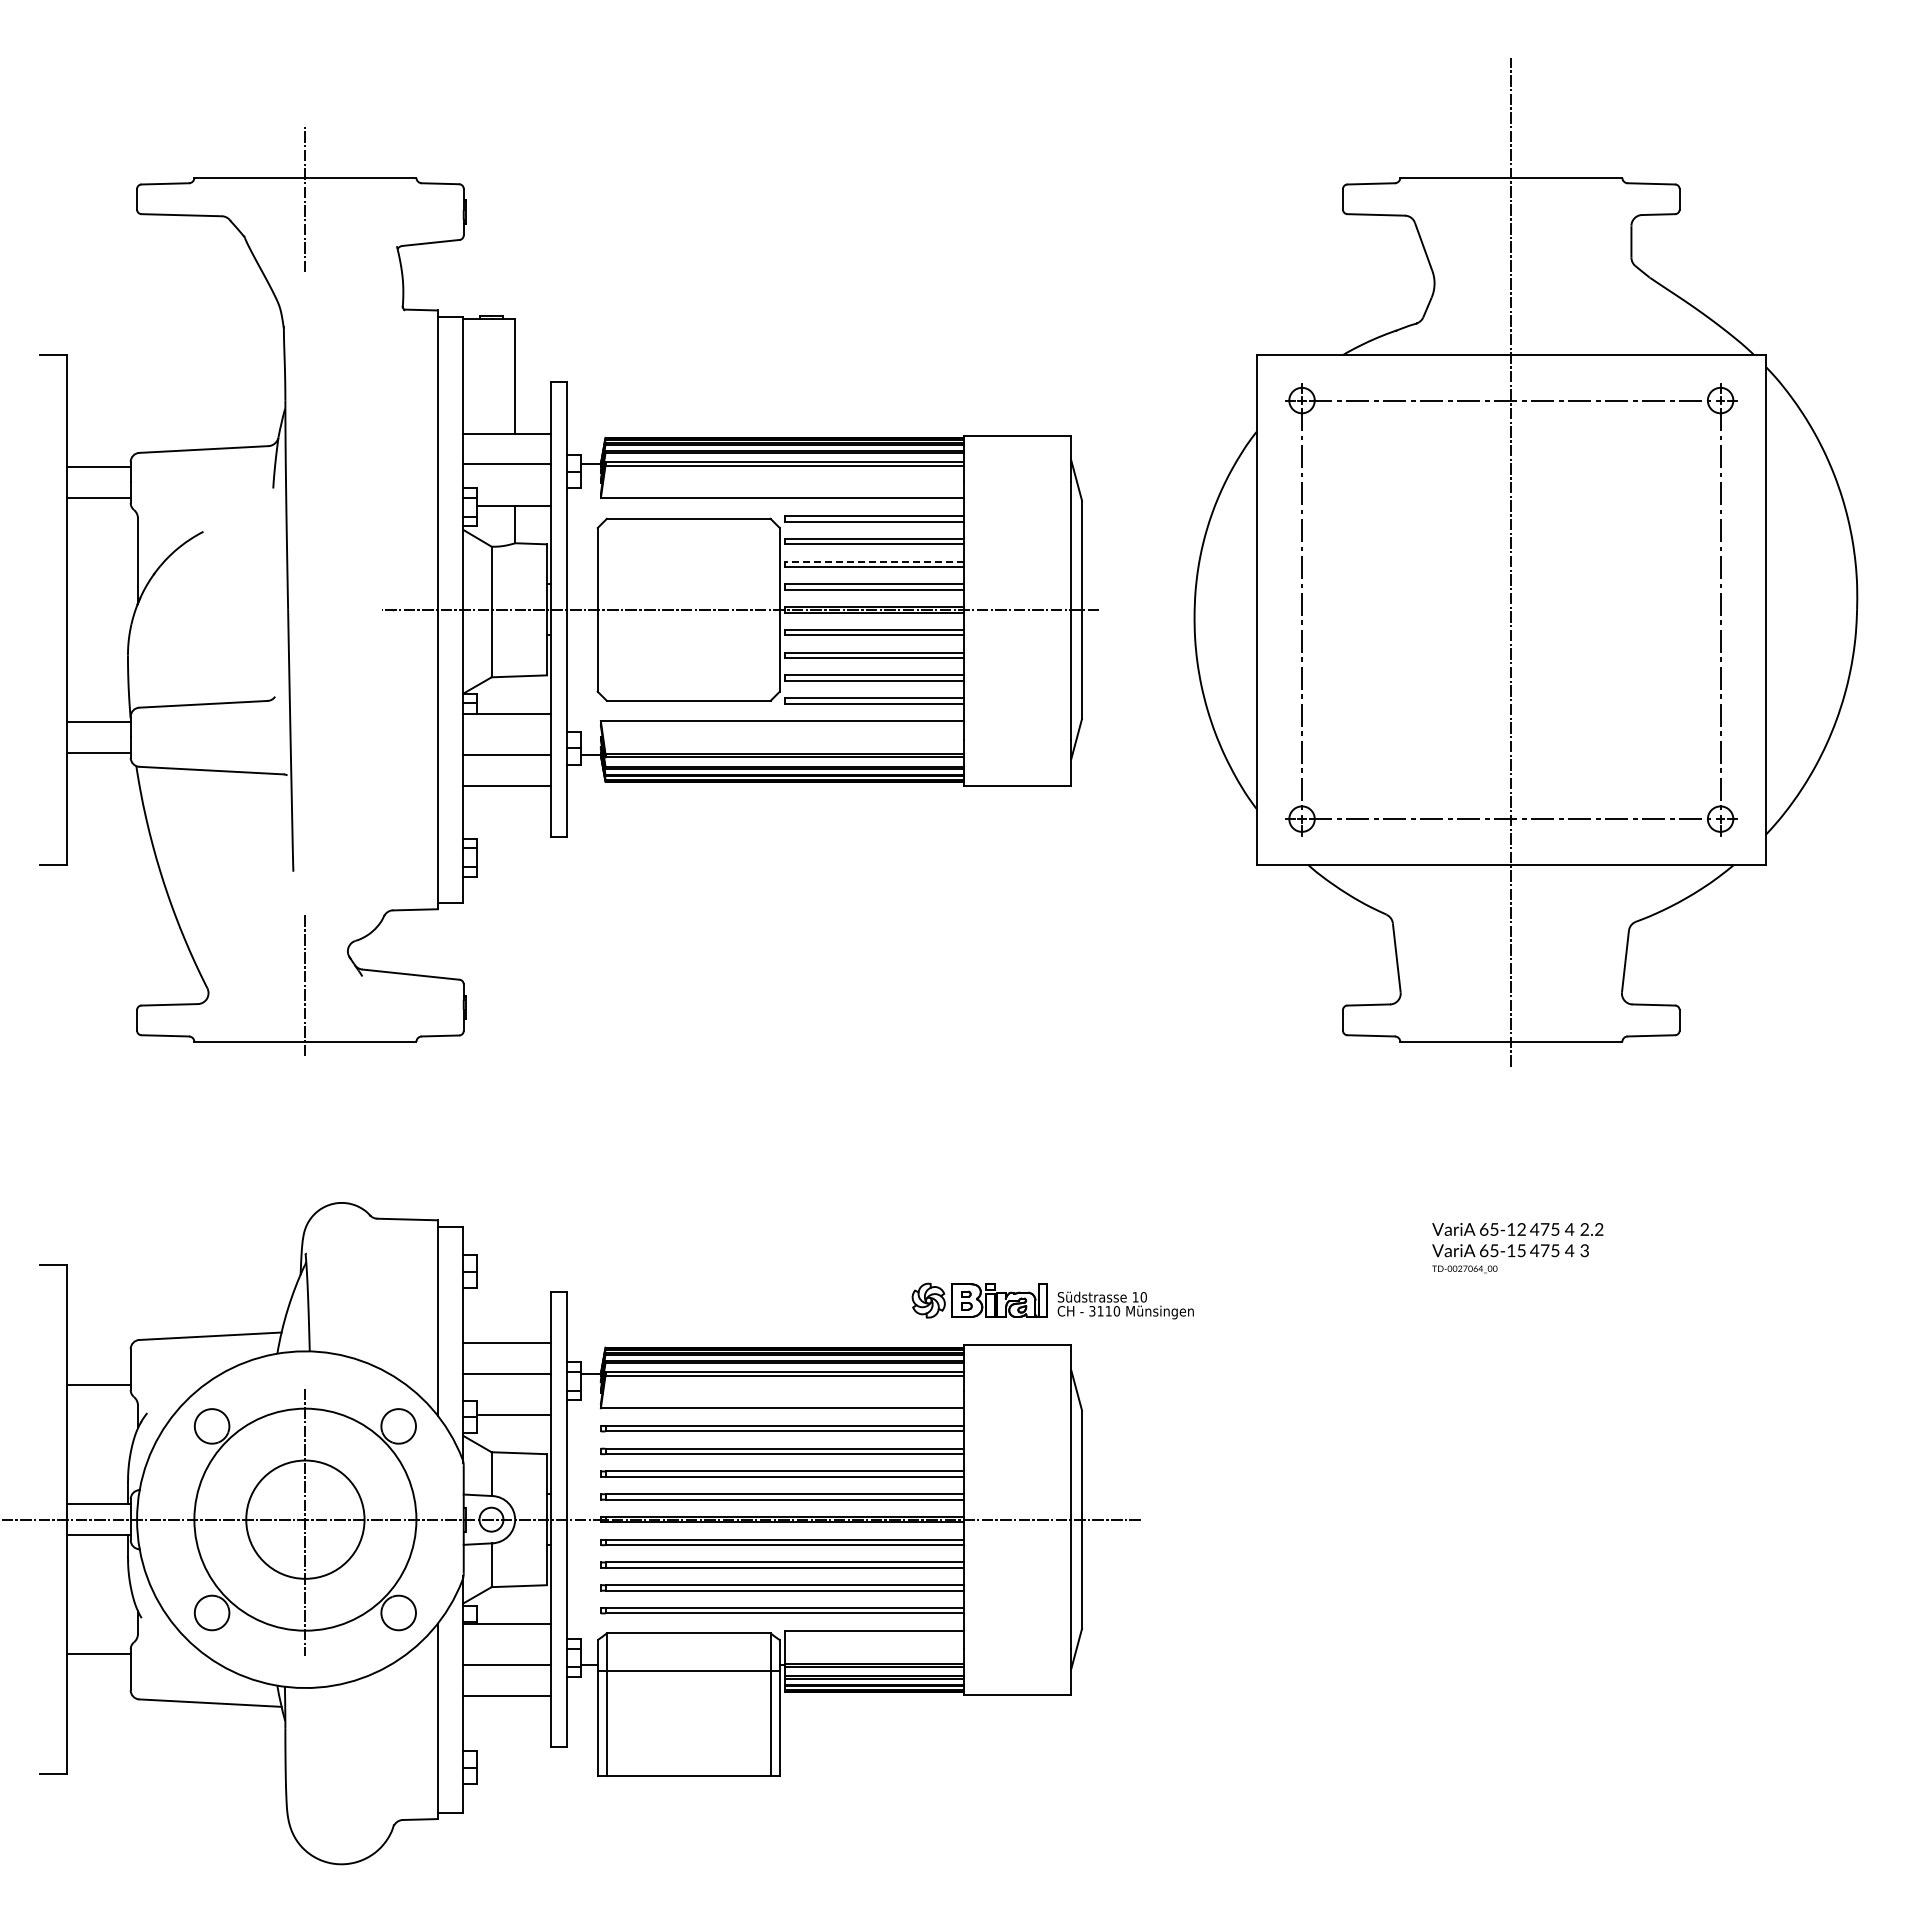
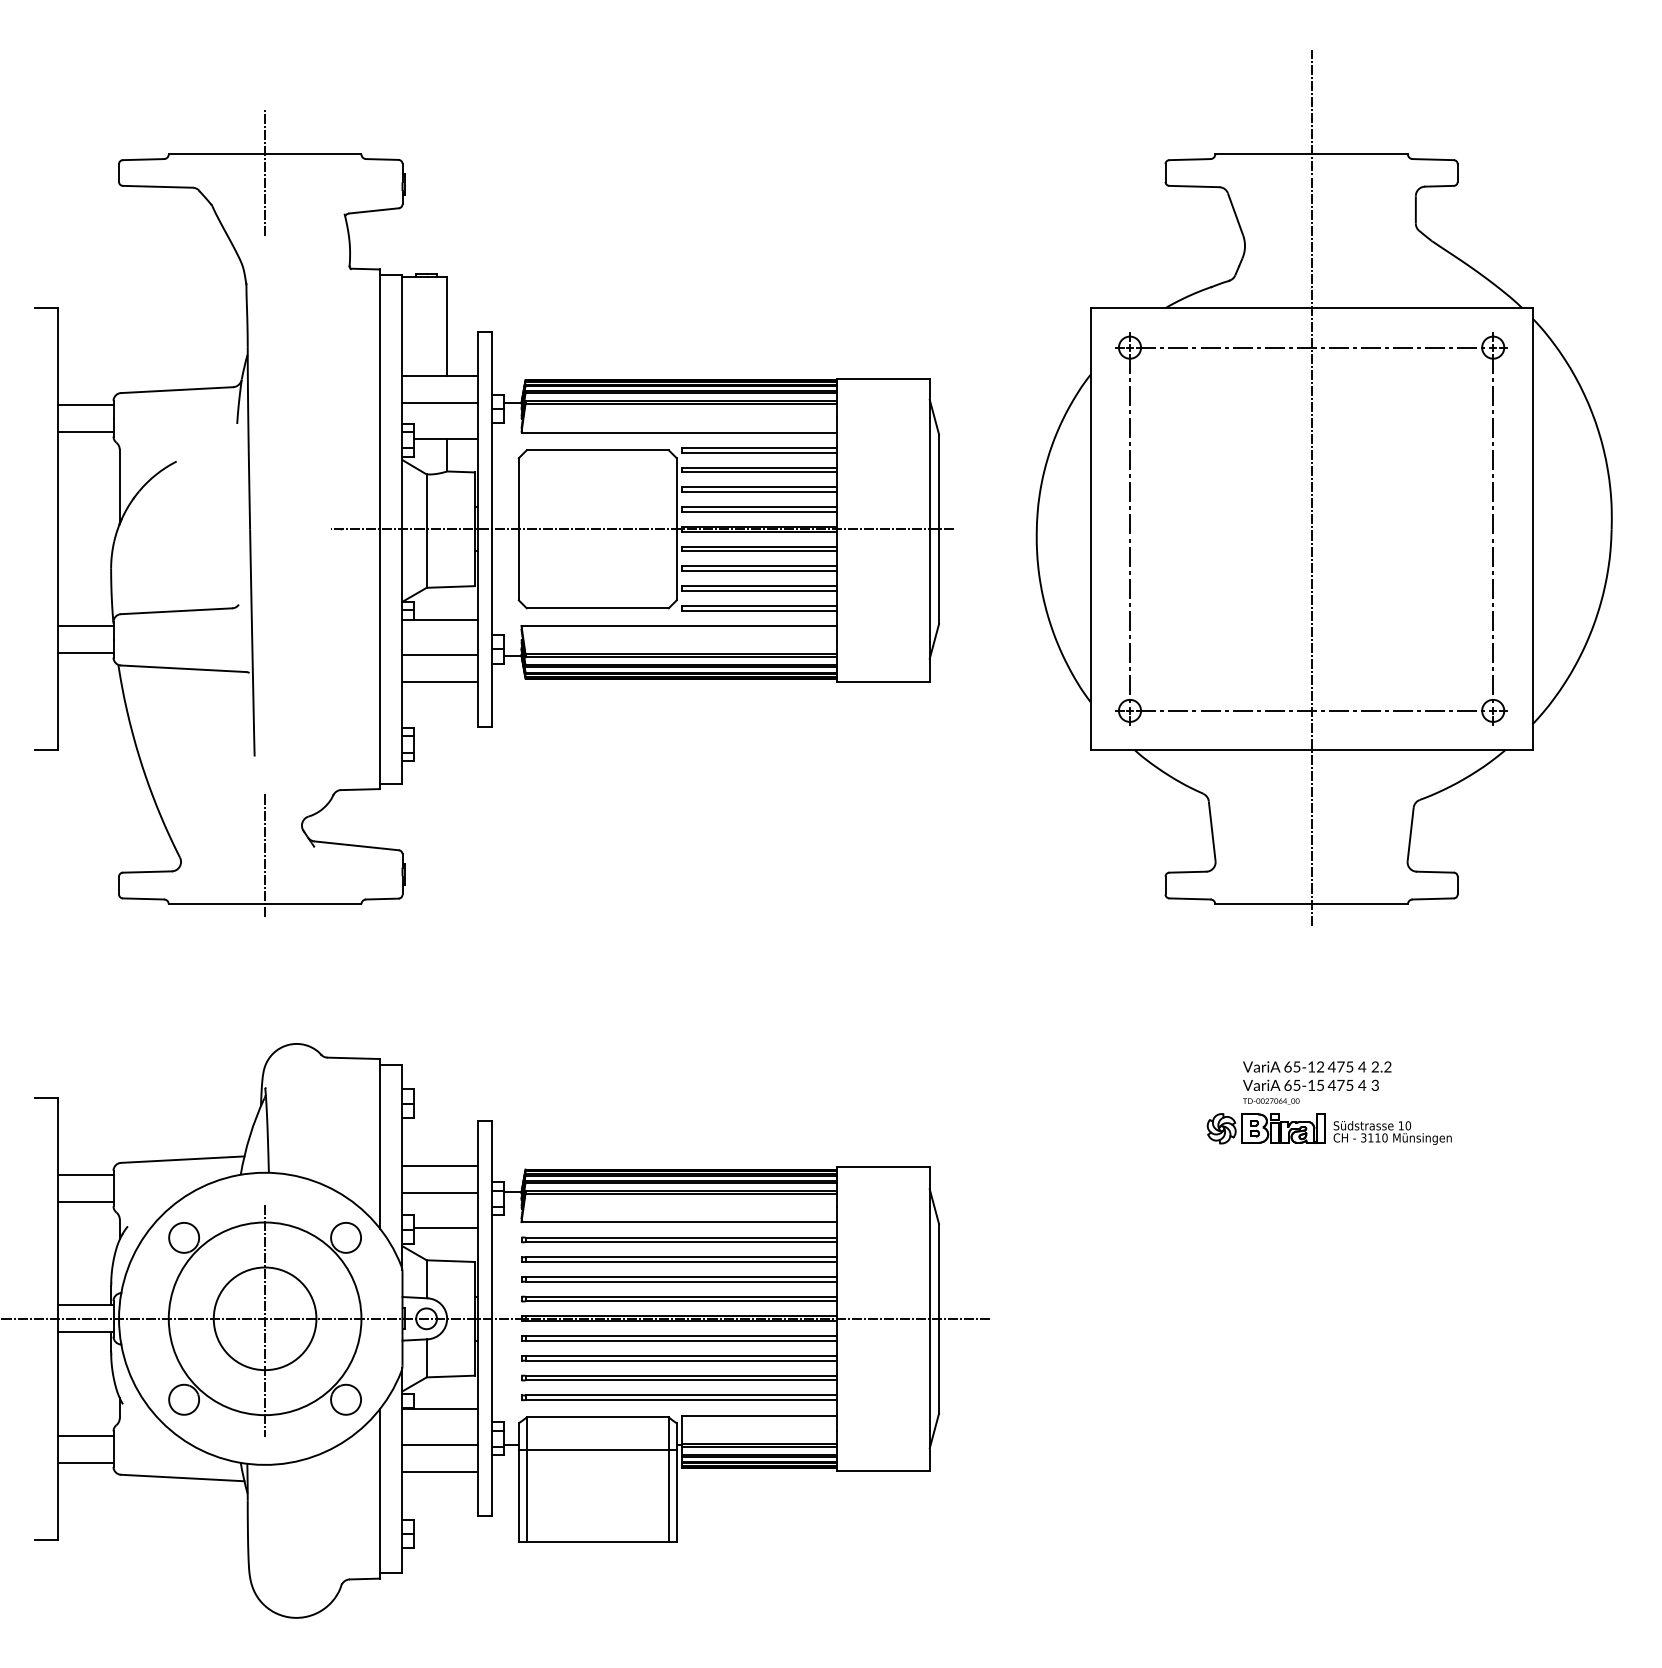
line: (874, 561) -> (758, 487), dashed -> solid
part: (1052, 1300) -> (1329, 1128), moved
line: (98, 1353) -> (85, 1174), added
line: (98, 1685) -> (85, 1462), added

